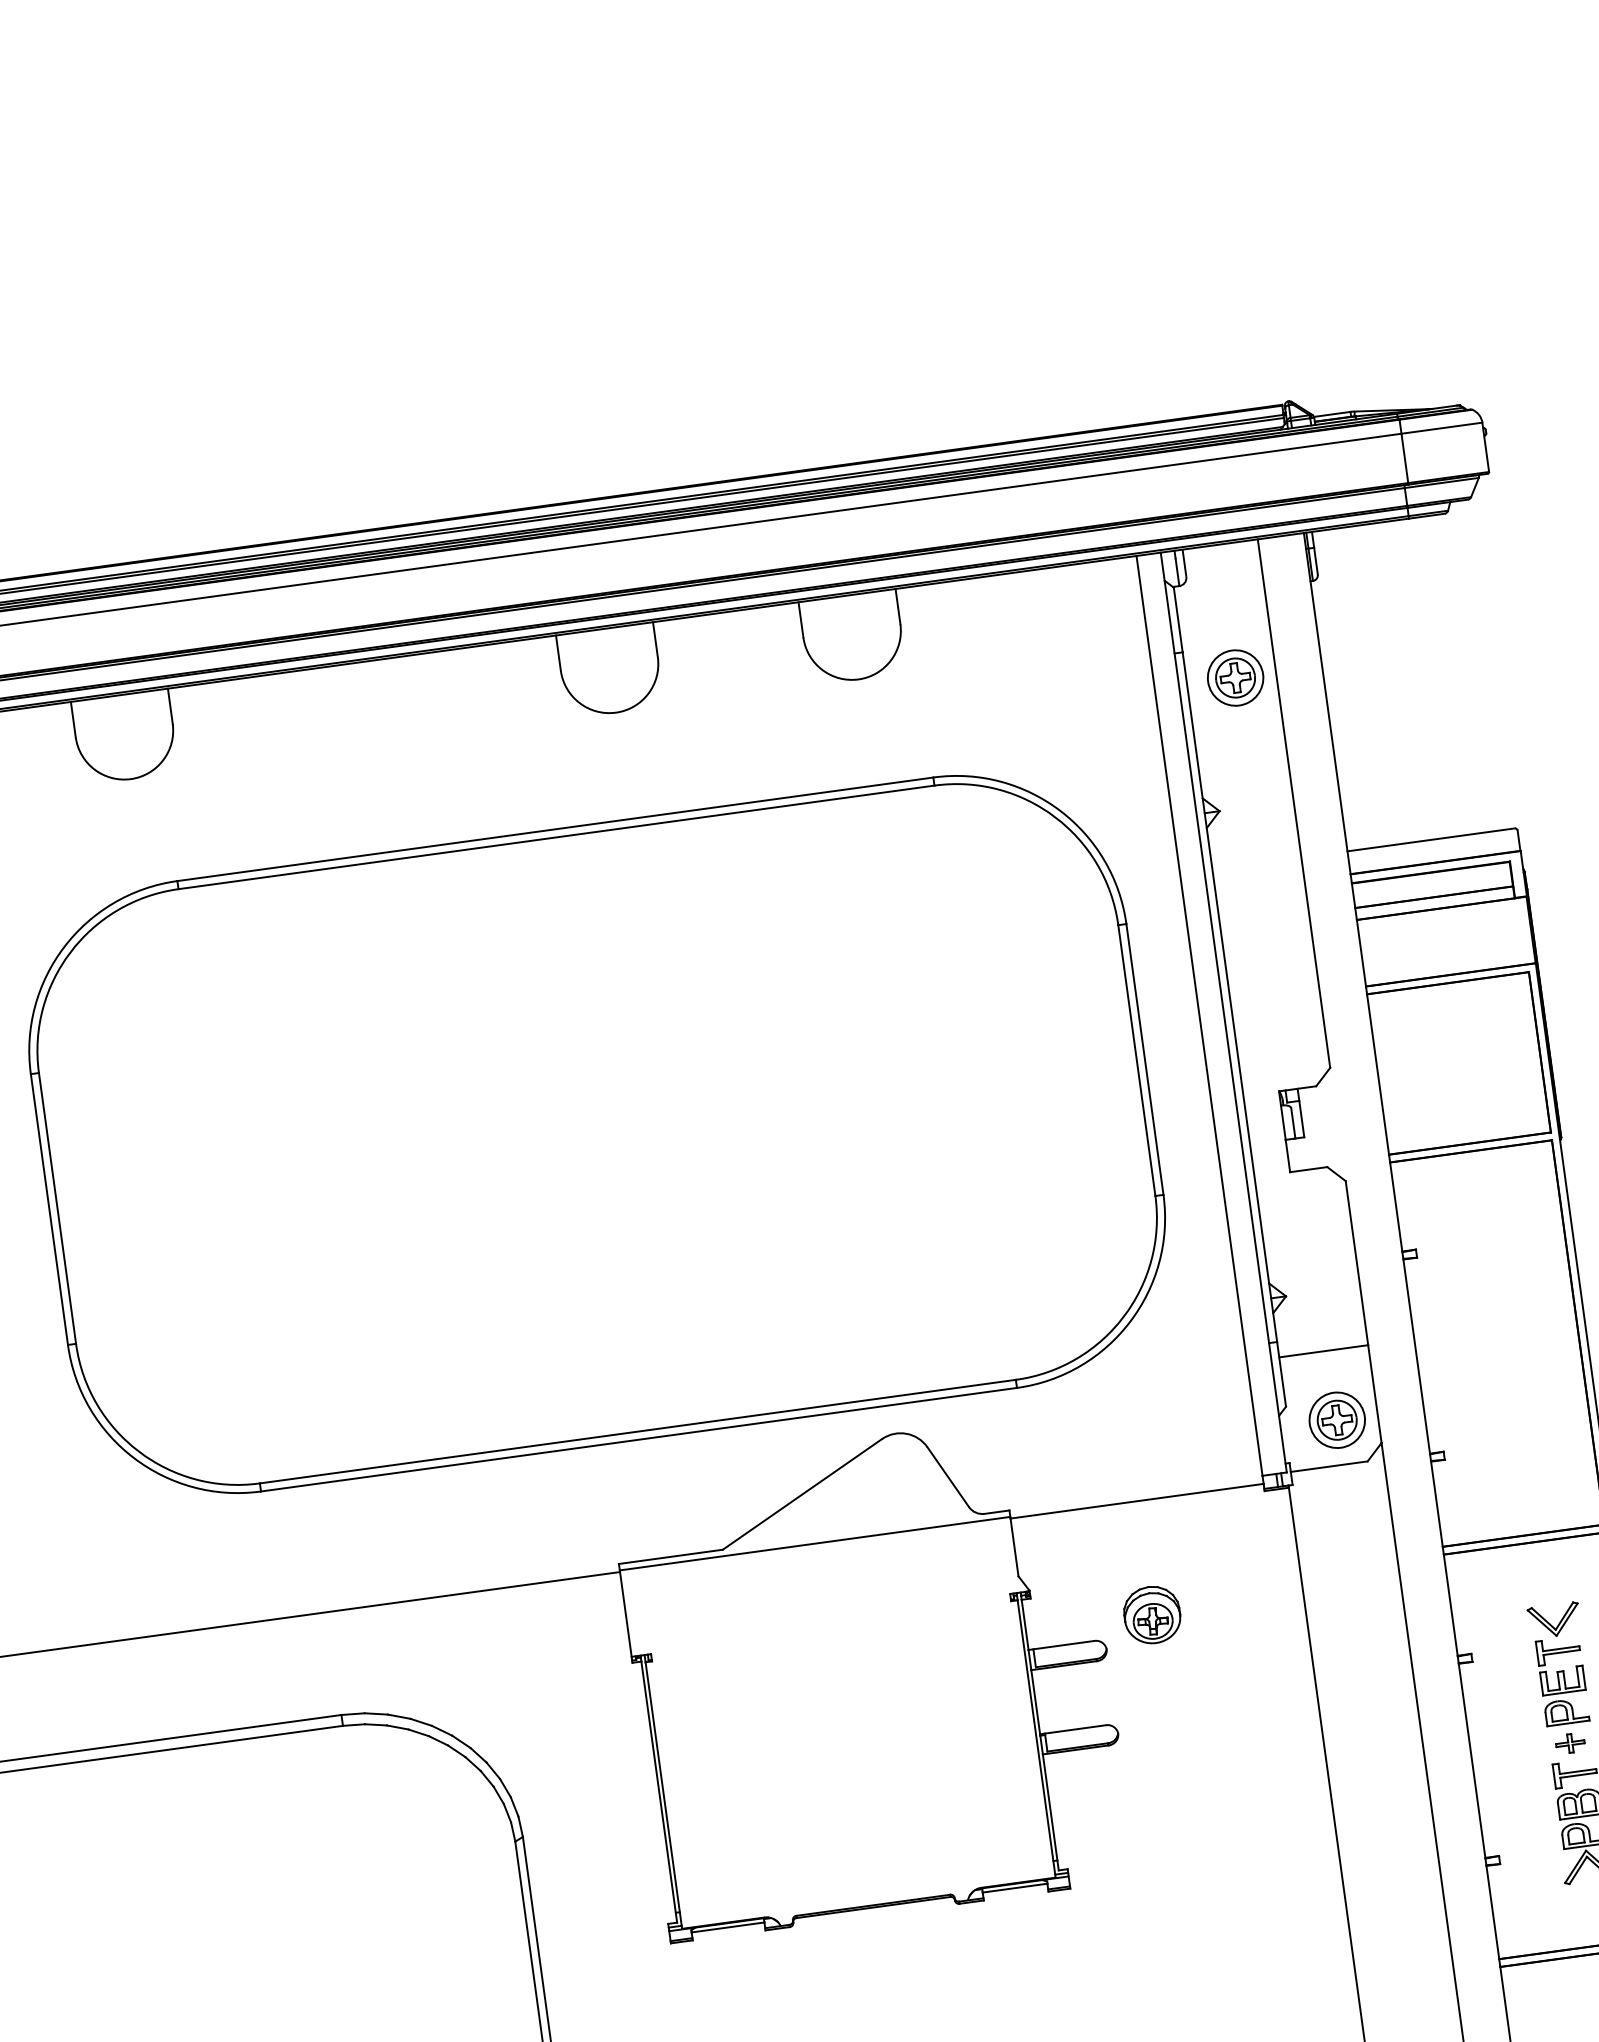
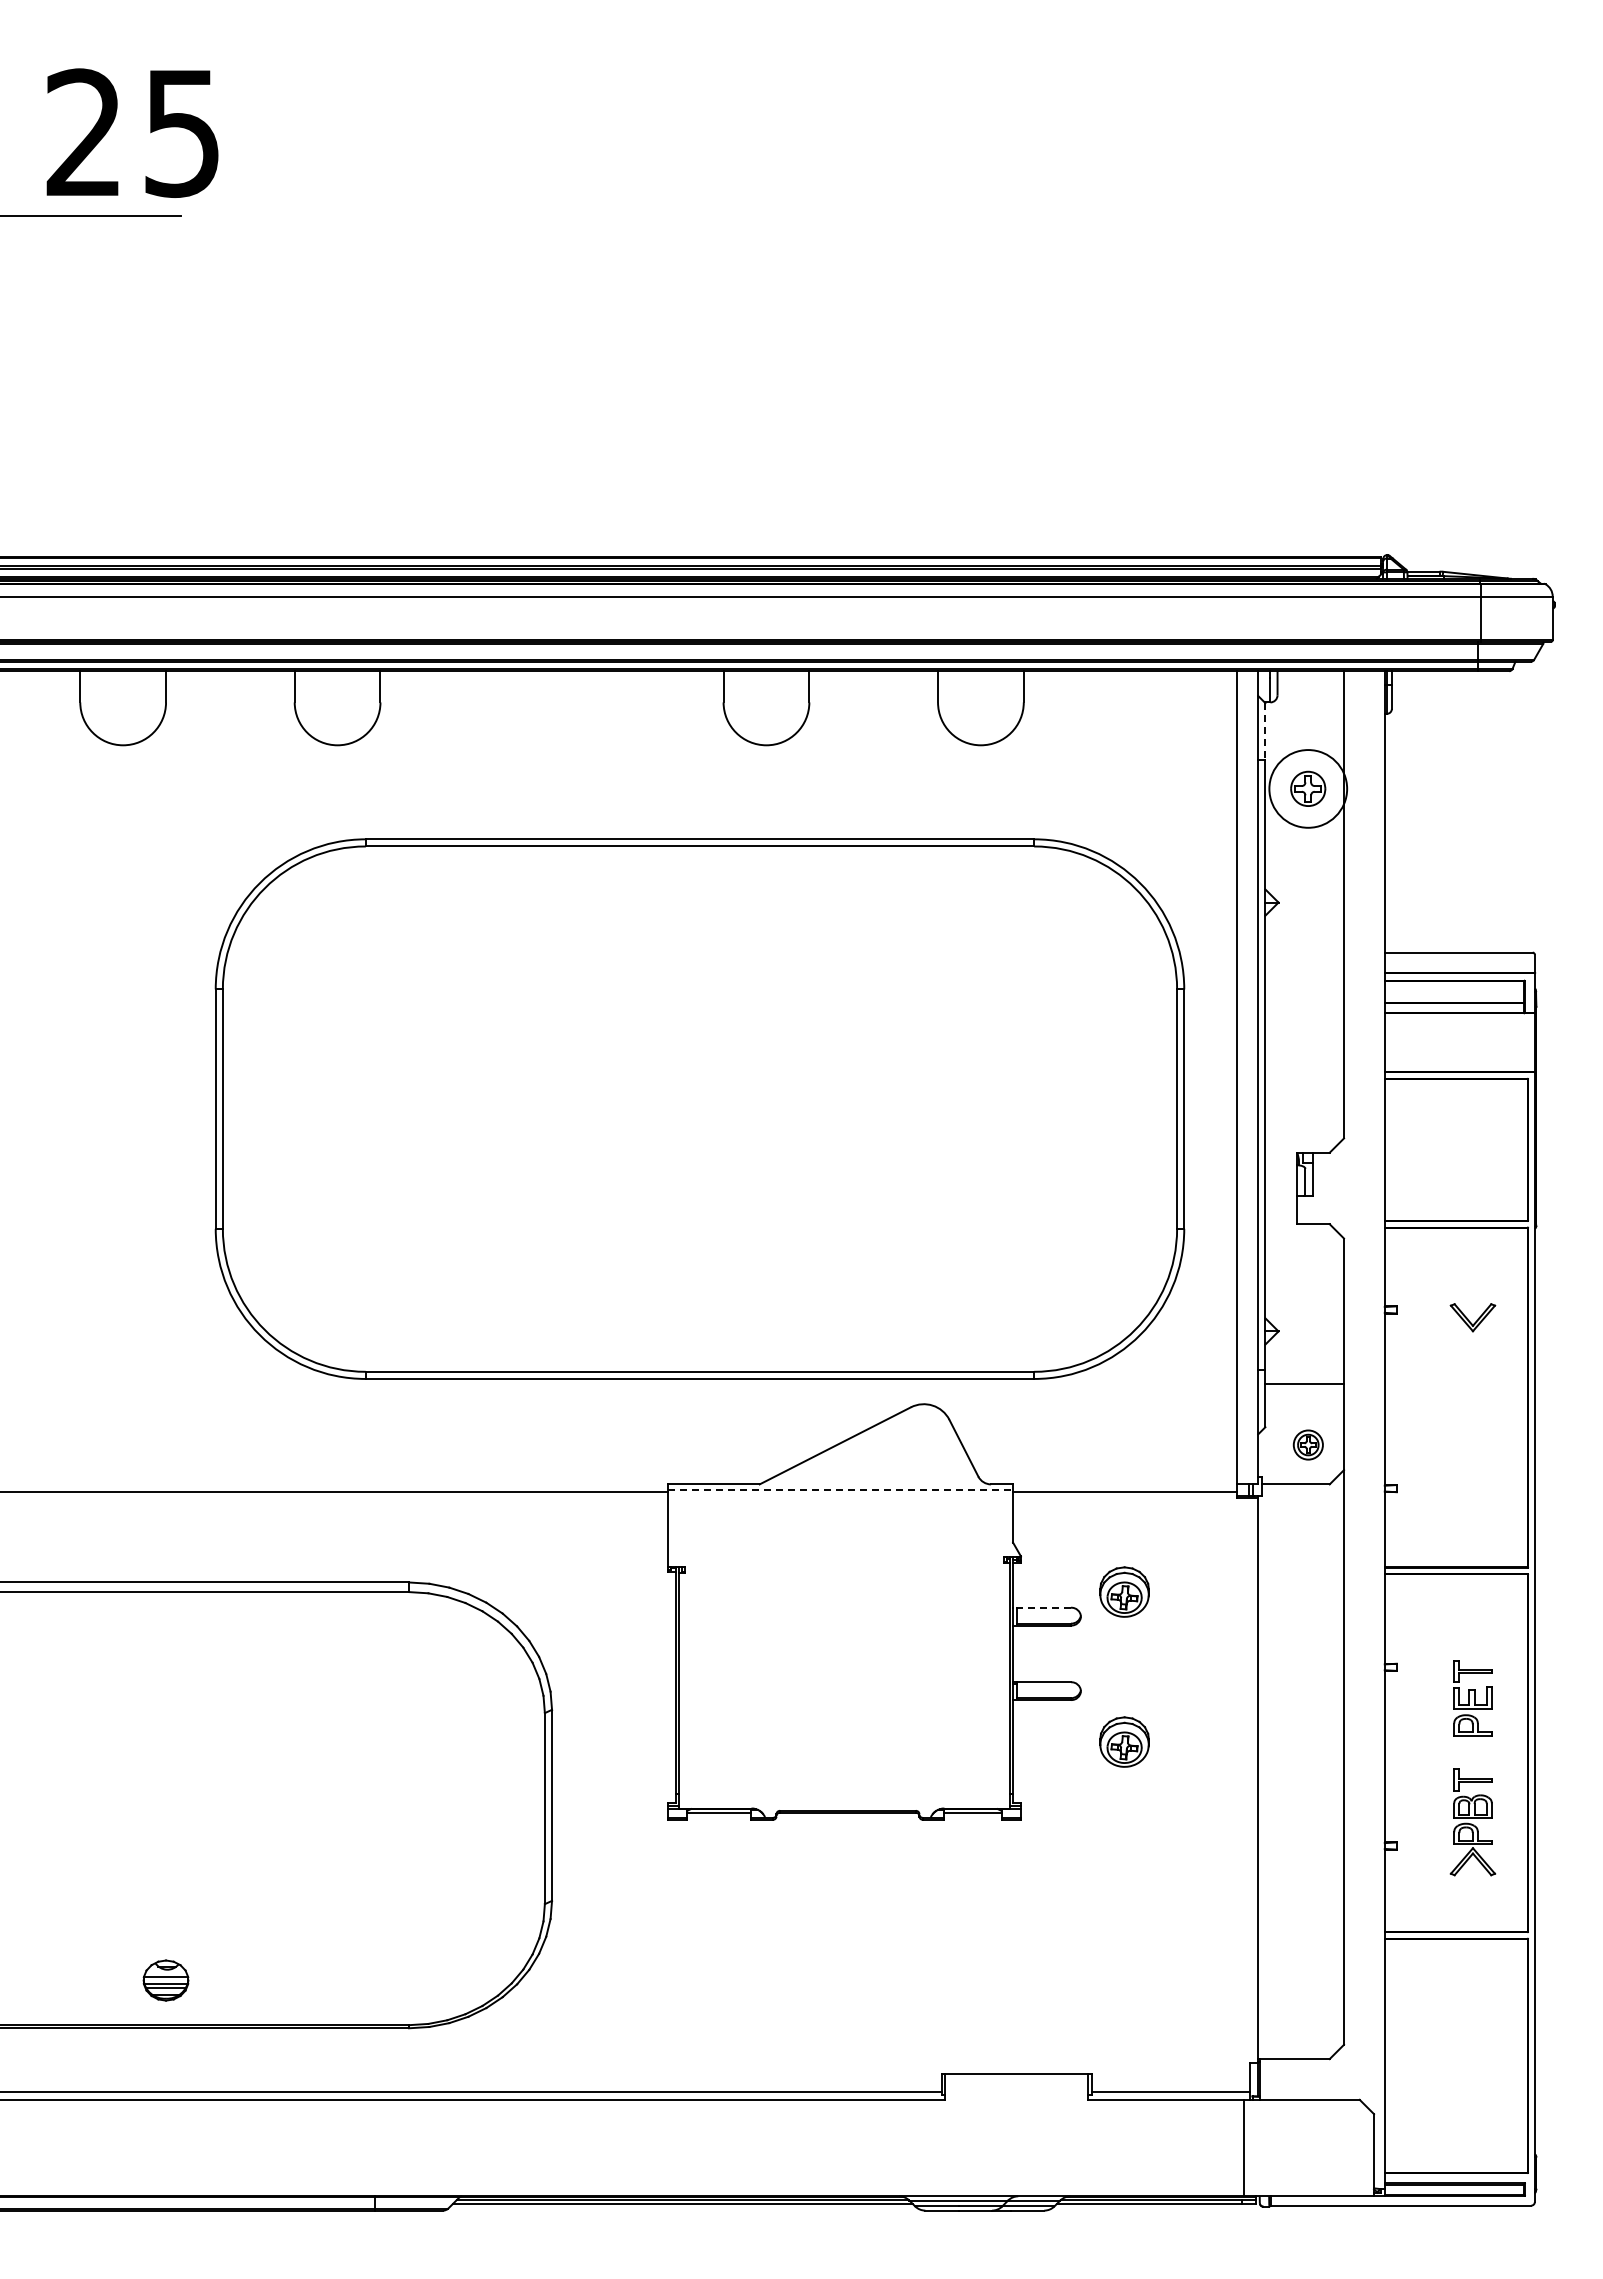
line: (1178, 619) -> (1265, 731), solid -> dashed
circle: (1234, 677) -> (1307, 788), size x1.6
part: (1337, 1419) -> (1308, 1444), size x0.6
line: (815, 1544) -> (840, 1490), solid -> dashed
part: (1553, 1620) -> (1472, 1317), moved
line: (1061, 1645) -> (1042, 1607), solid -> dashed
part: (1570, 1742) -> (1472, 1752), removed
part: (1175, 1784) -> (1124, 1741), added

